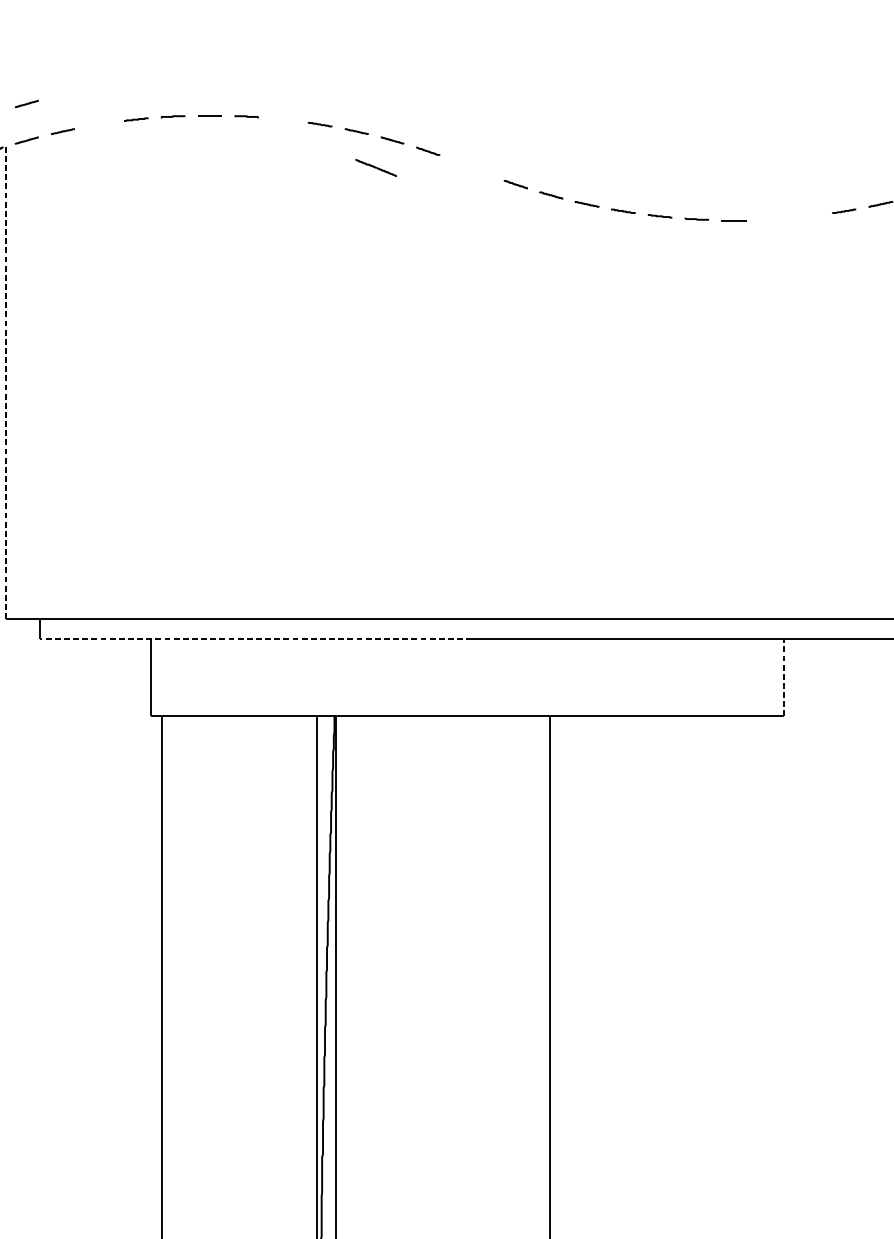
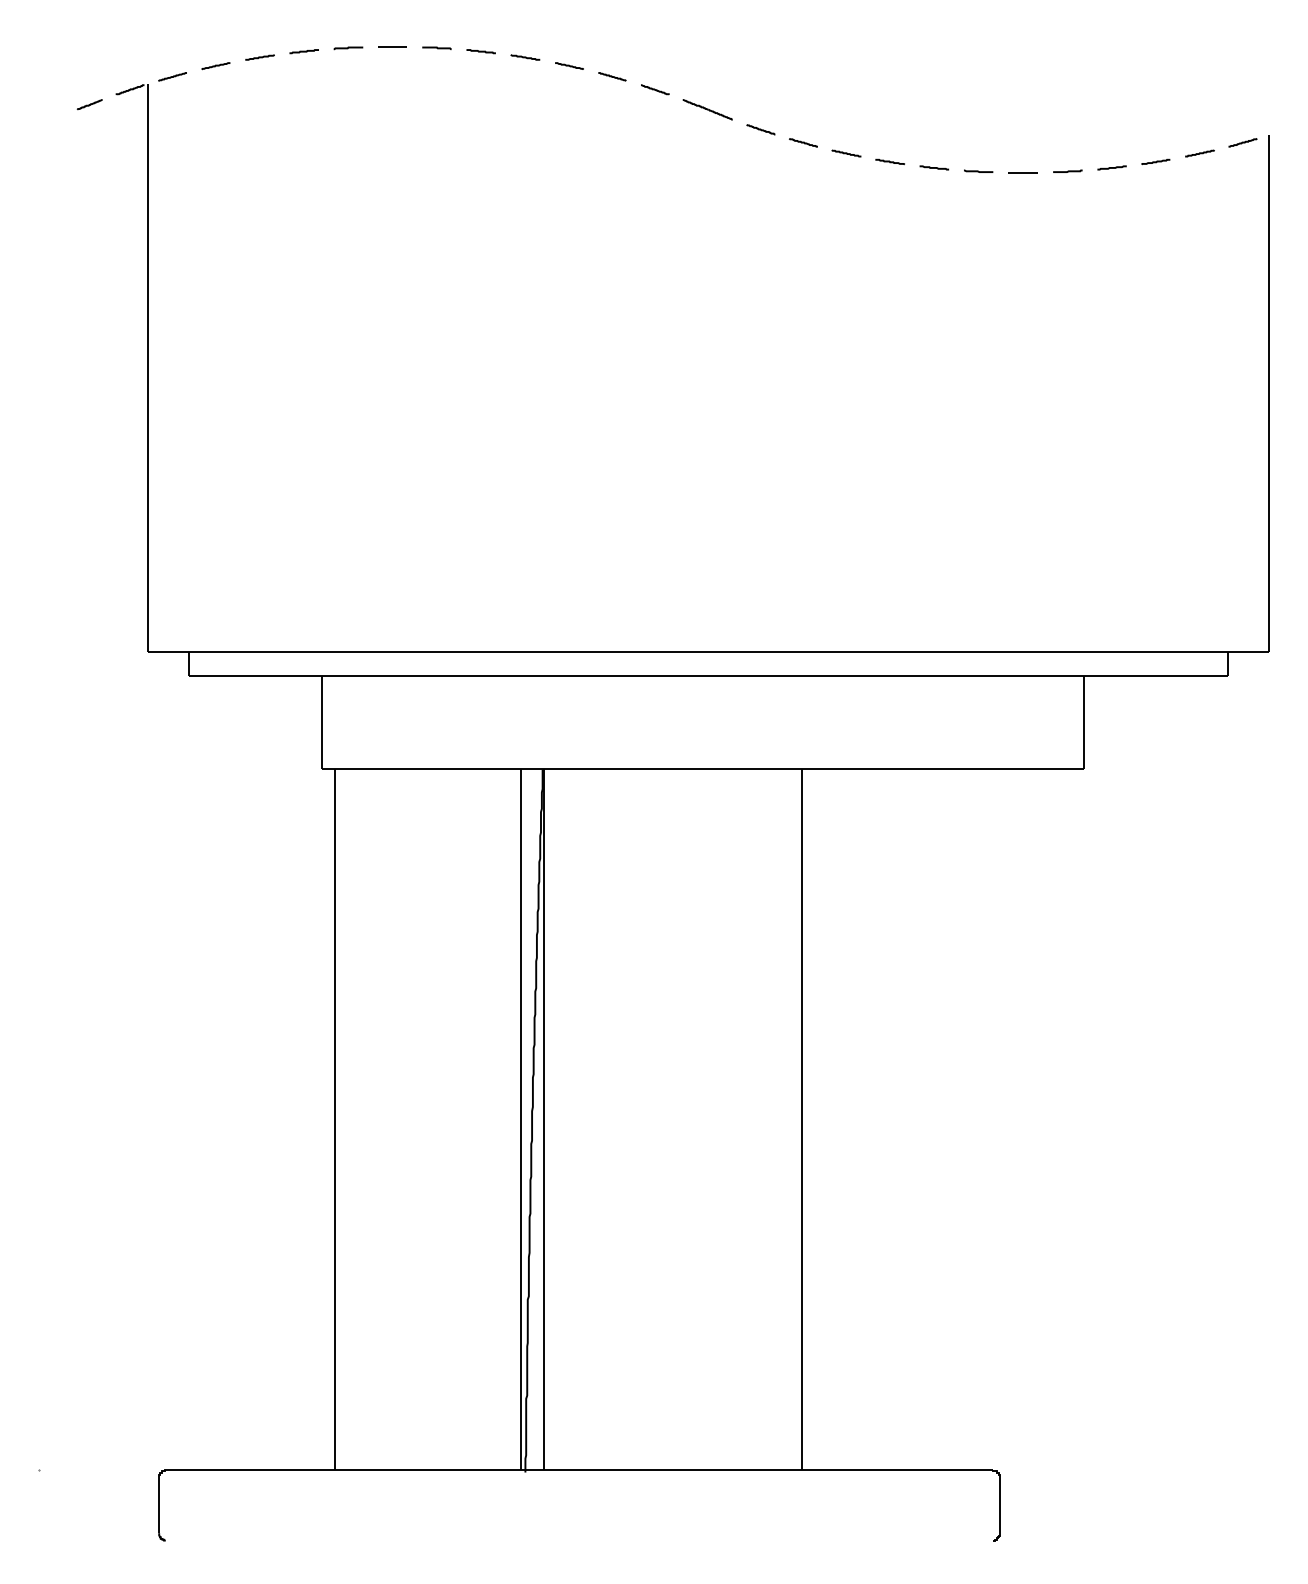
line: (26, 103) -> (172, 32), removed
line: (282, 119) -> (480, 51), added
line: (99, 124) -> (259, 57), added
line: (375, 167) -> (707, 109), moved
line: (807, 215) -> (1111, 167), added
line: (770, 218) -> (1067, 170), added
line: (6, 383) -> (147, 368), dashed -> solid
line: (256, 639) -> (448, 676), dashed -> solid
line: (784, 677) -> (1083, 722), dashed -> solid

